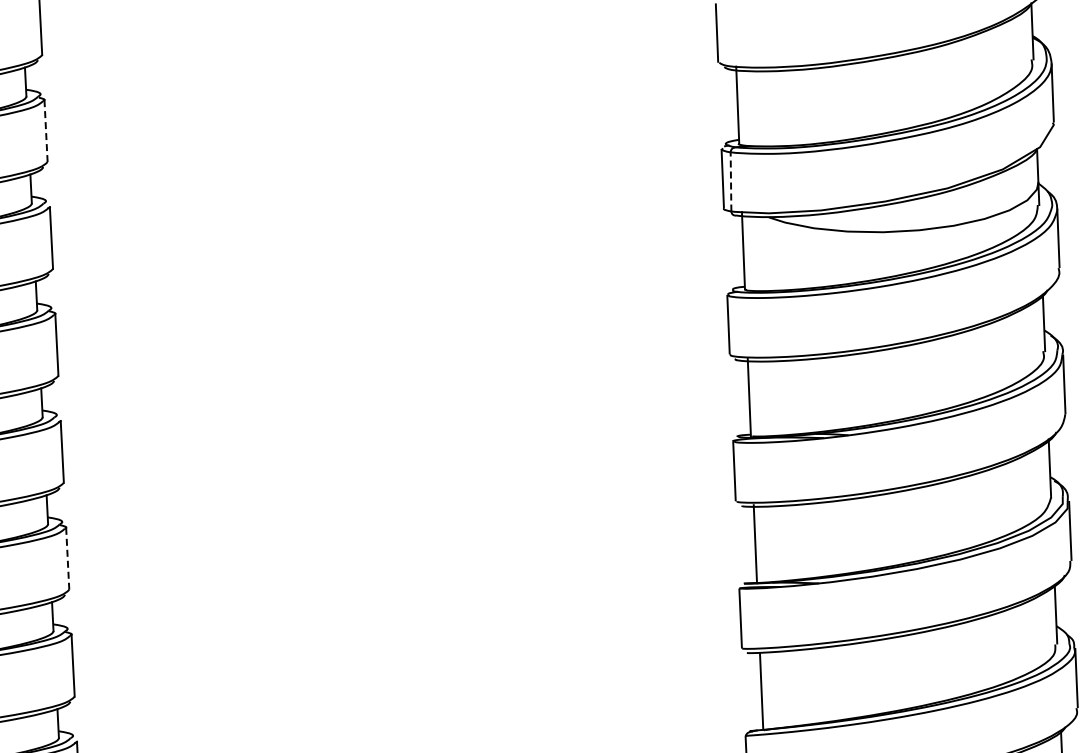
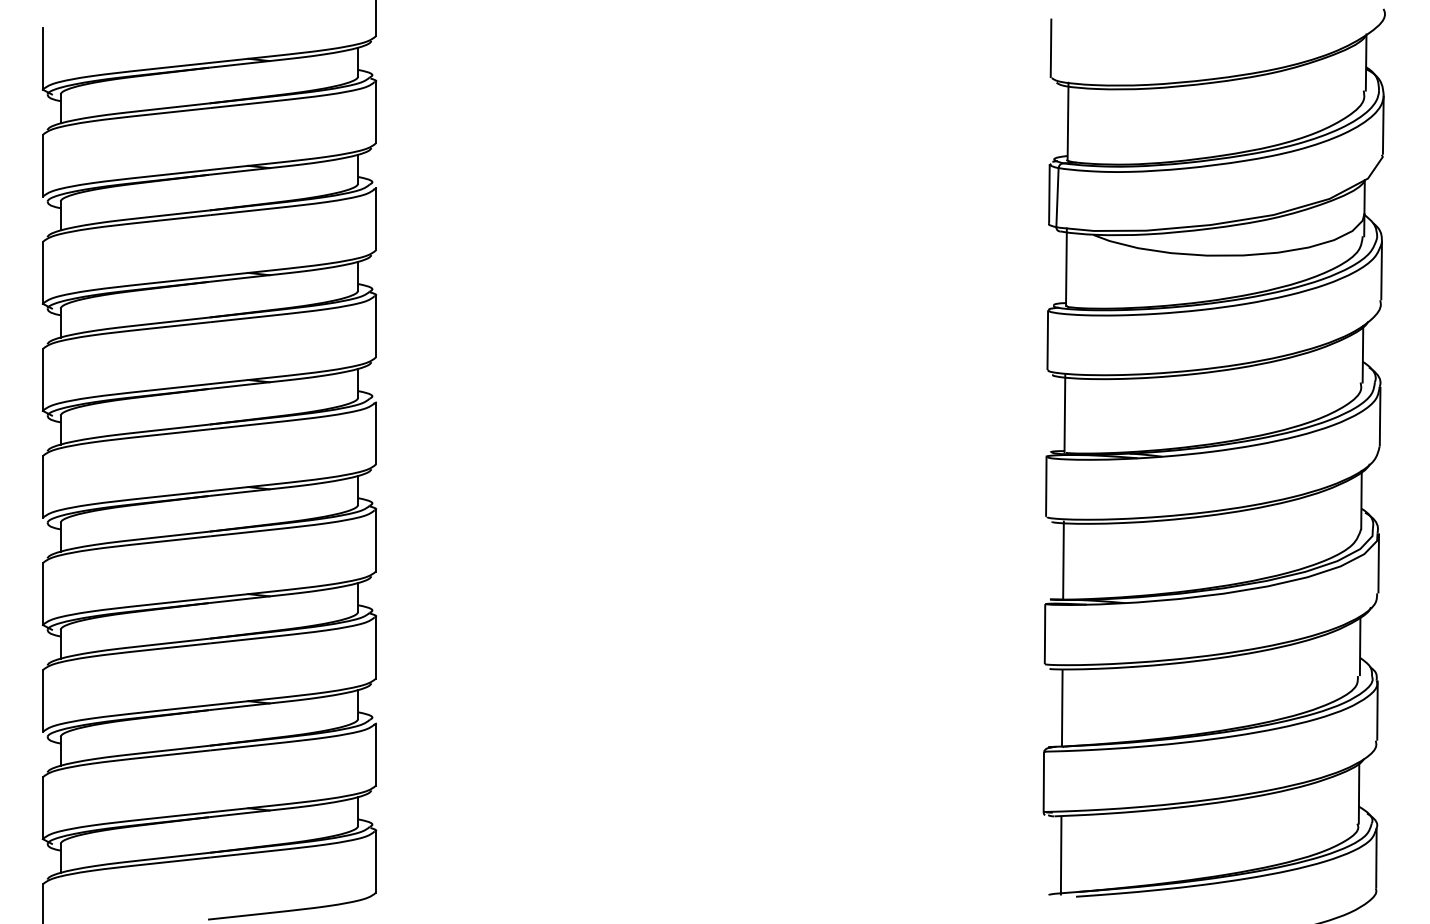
line: (45, 131) -> (375, 112), dashed -> solid
line: (731, 181) -> (1057, 197), dashed -> solid
line: (67, 558) -> (375, 540), dashed -> solid

